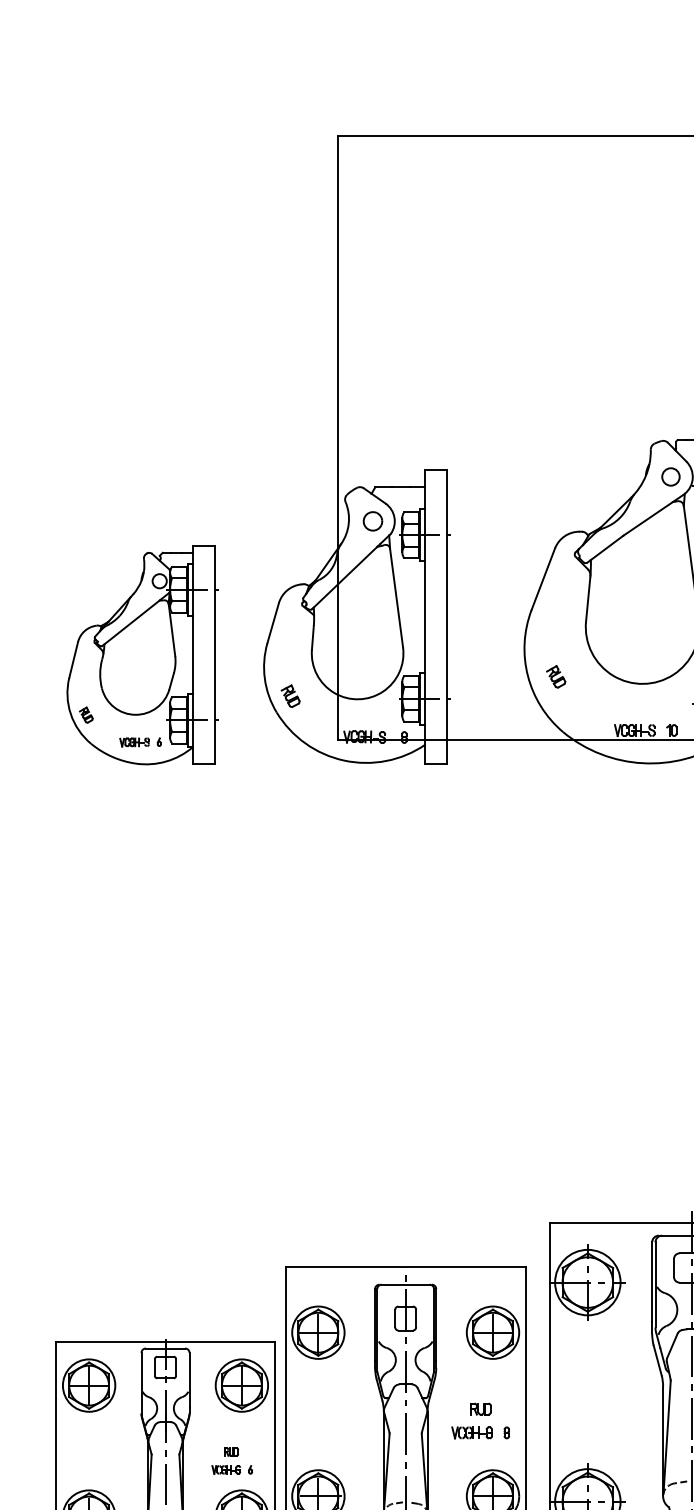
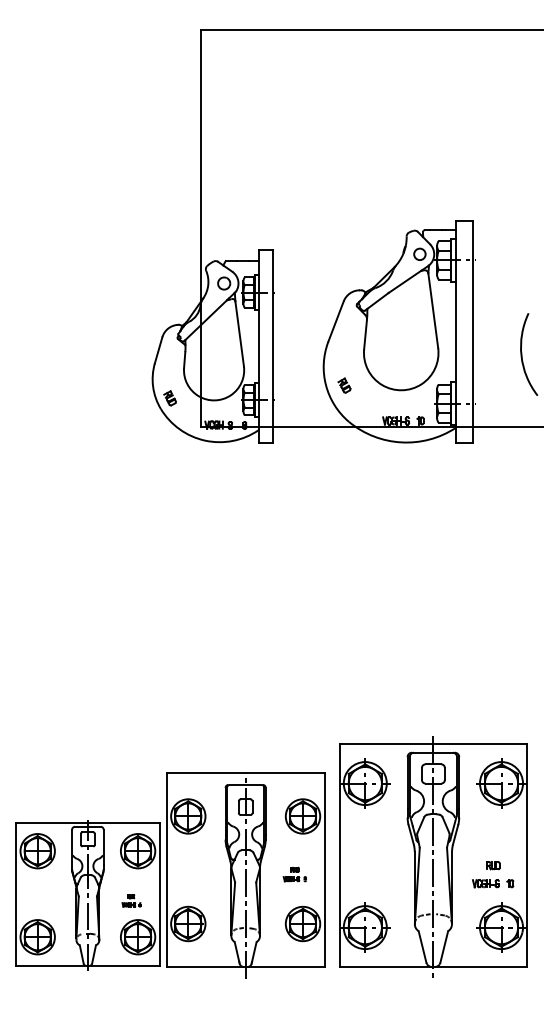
part: (142, 655) -> (72, 371), removed
part: (480, 1421) -> (294, 874), size x0.6
part: (231, 1460) -> (131, 900), size x0.7

